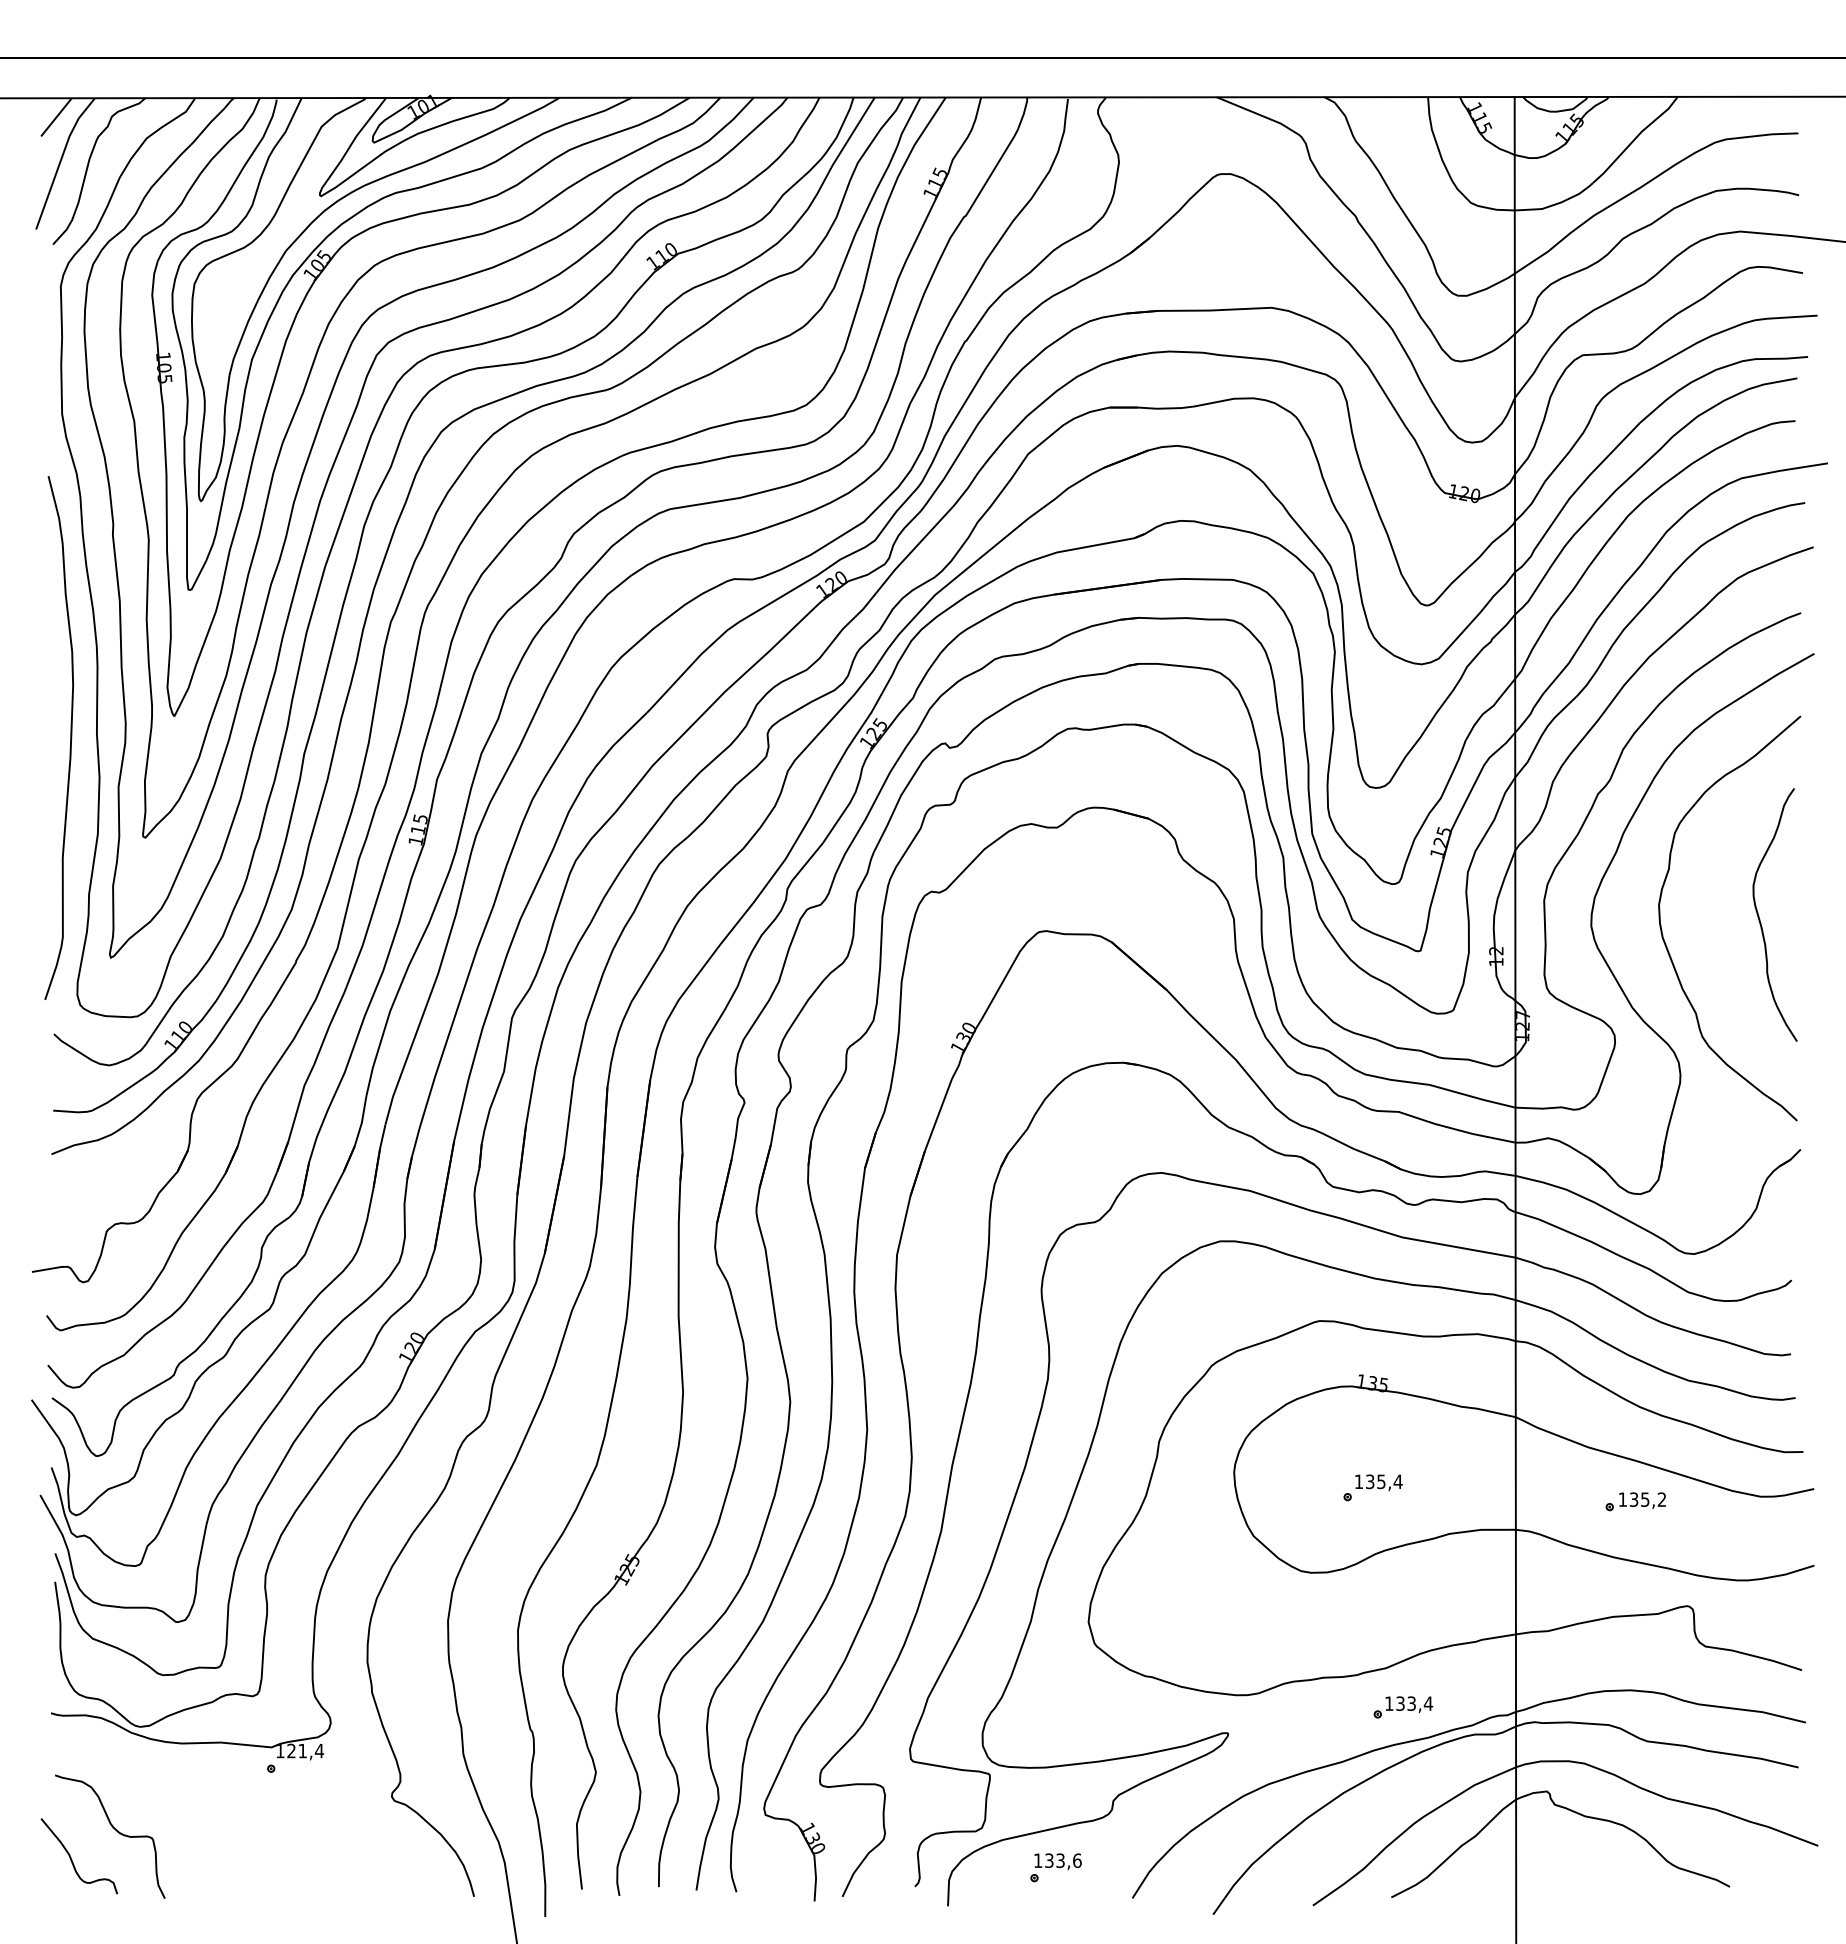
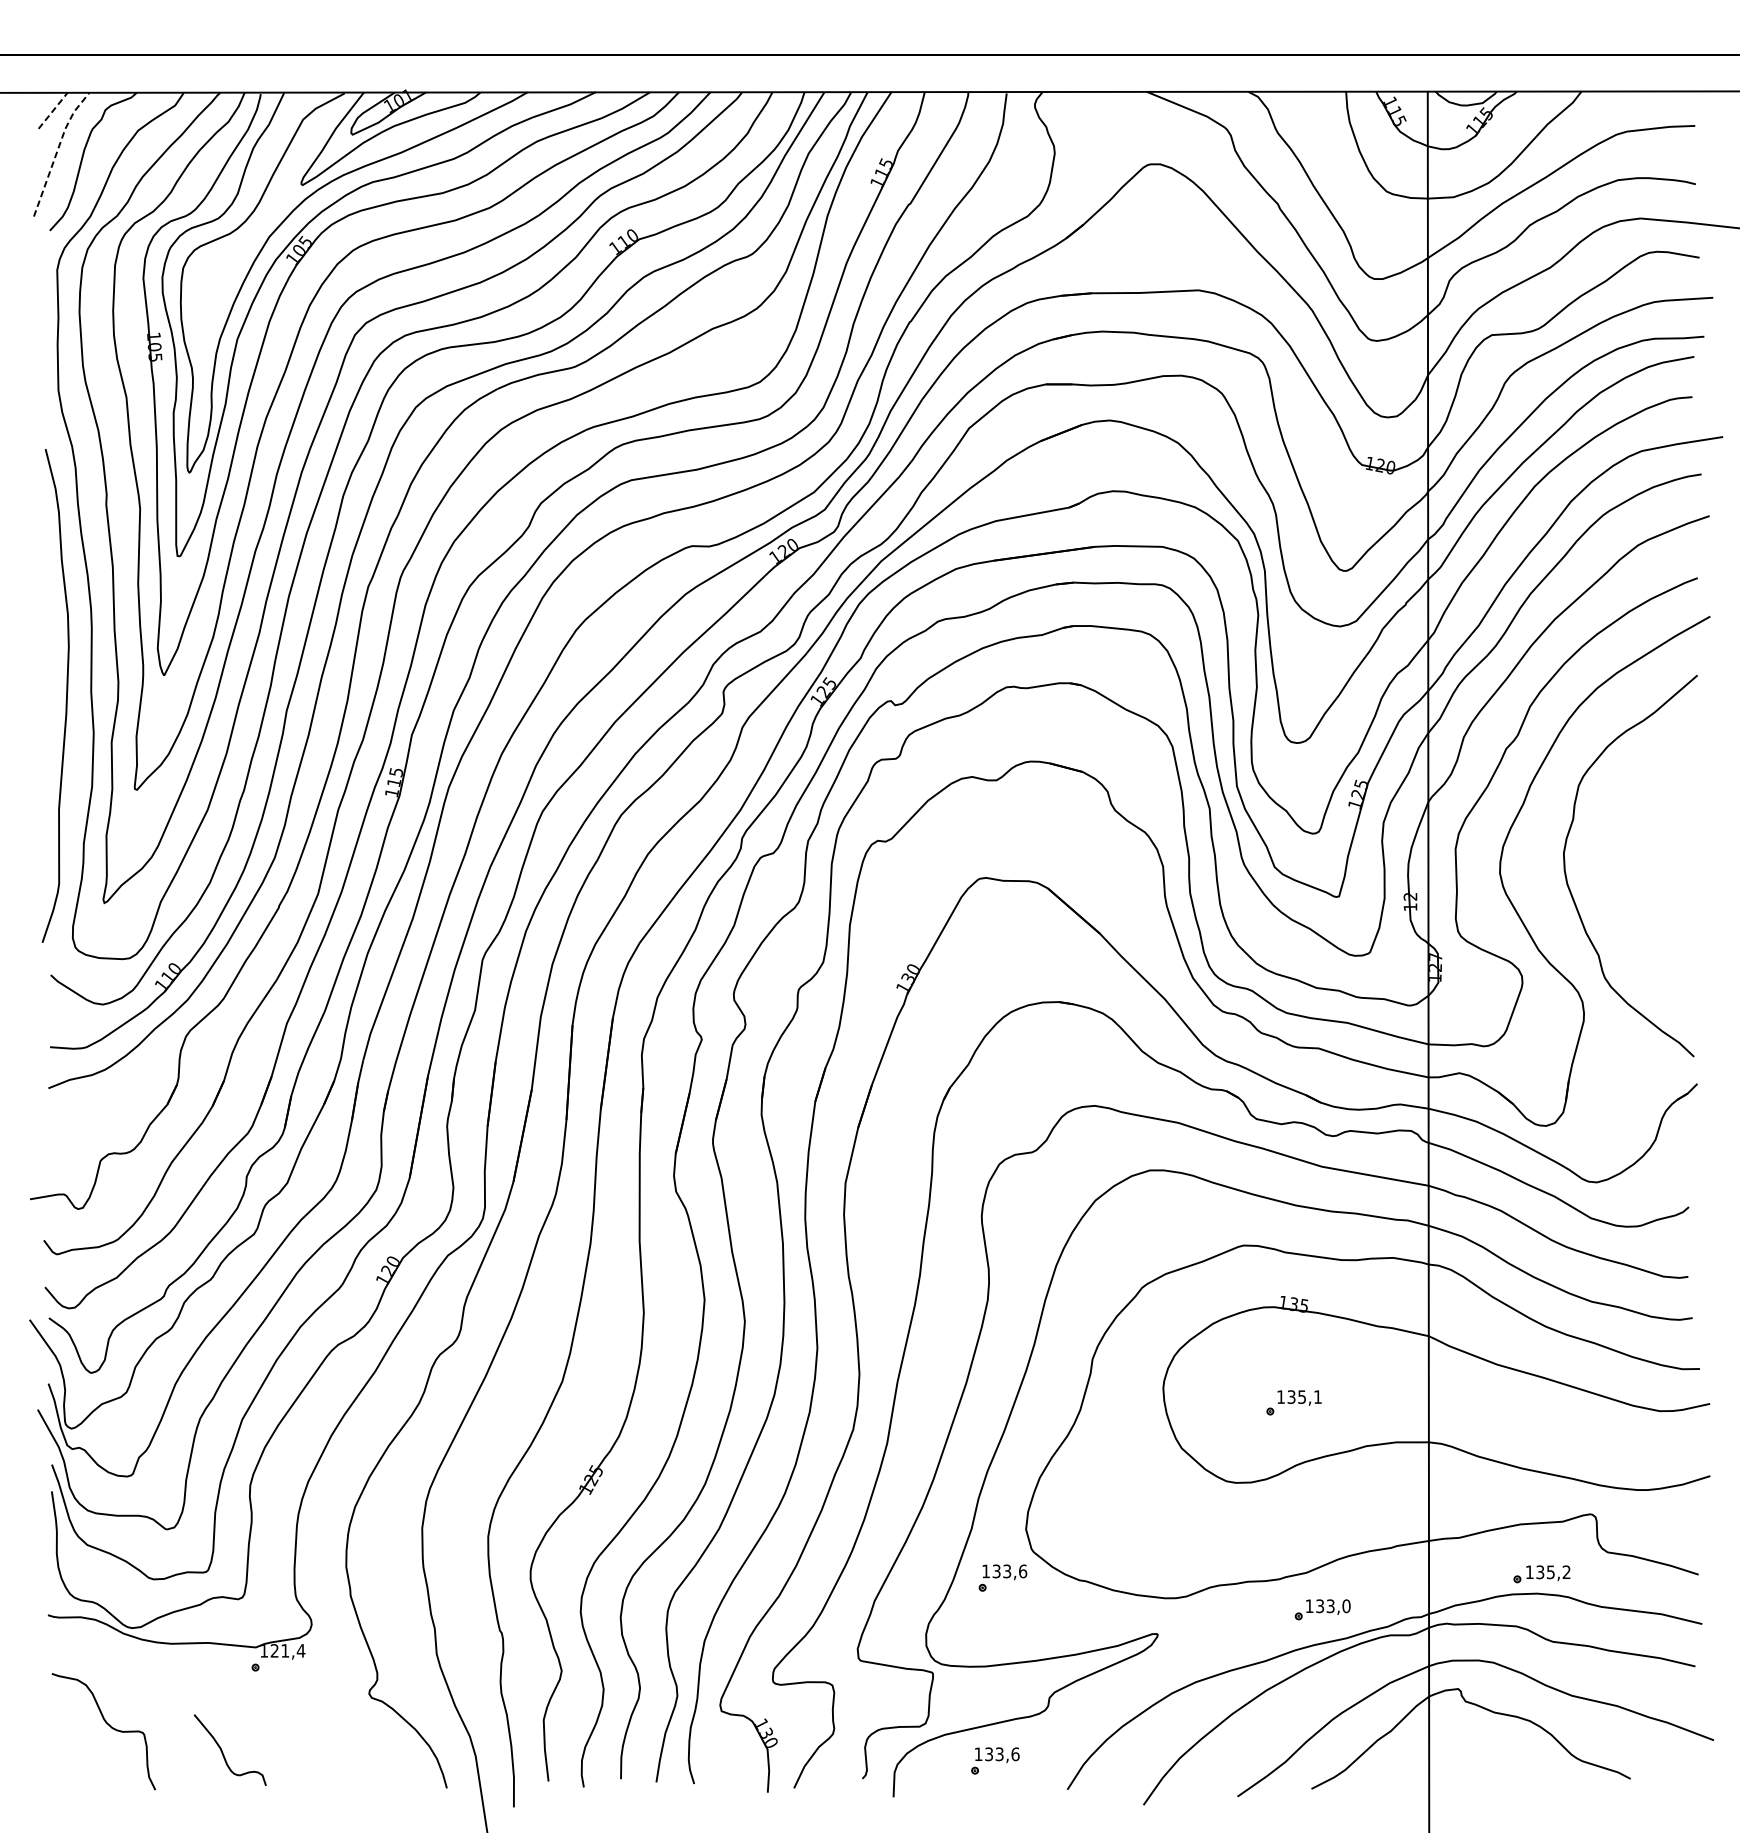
line: (56, 117) -> (53, 110), solid -> dashed
line: (61, 159) -> (57, 150), solid -> dashed
curve: (1760, 919) -> (1659, 867), removed
text: (1397, 1481) -> (1317, 1396), 135,4 -> 135,1
part: (1635, 1501) -> (1541, 1574), moved
part: (1063, 1673) -> (1002, 1577), added
text: (1428, 1703) -> (1346, 1606), 133,4 -> 133,0
curve: (72, 1859) -> (223, 1753), moved

